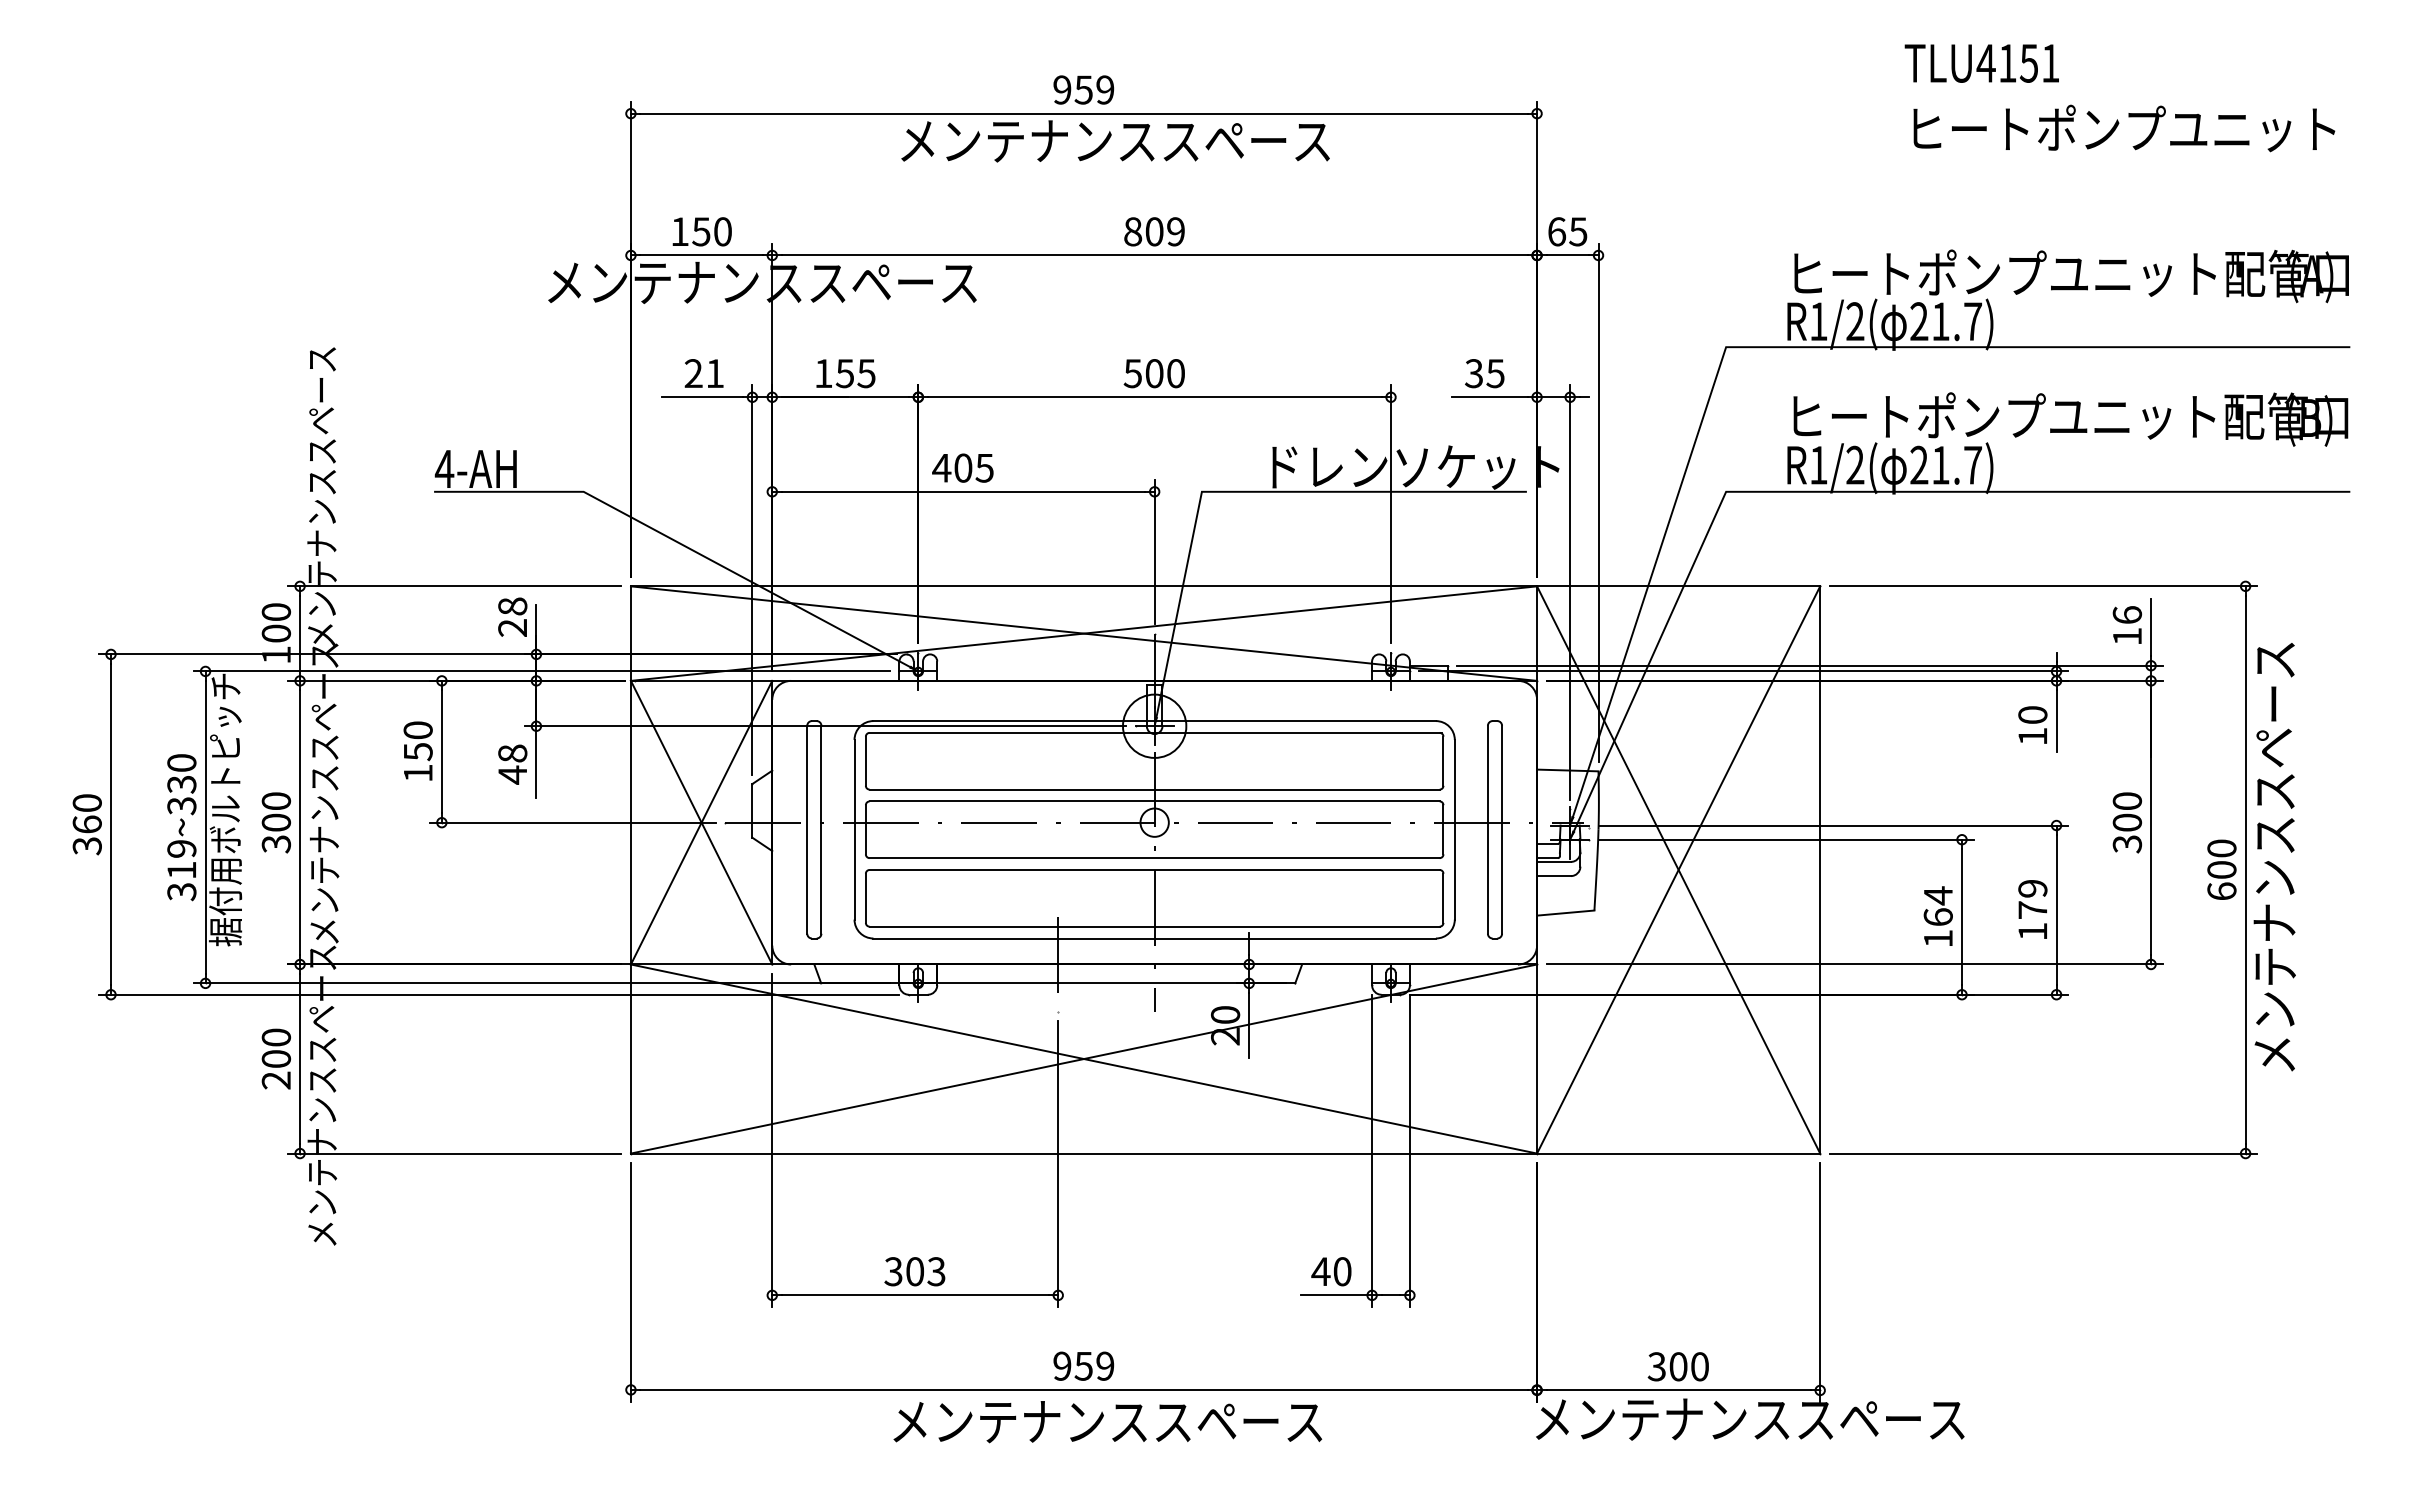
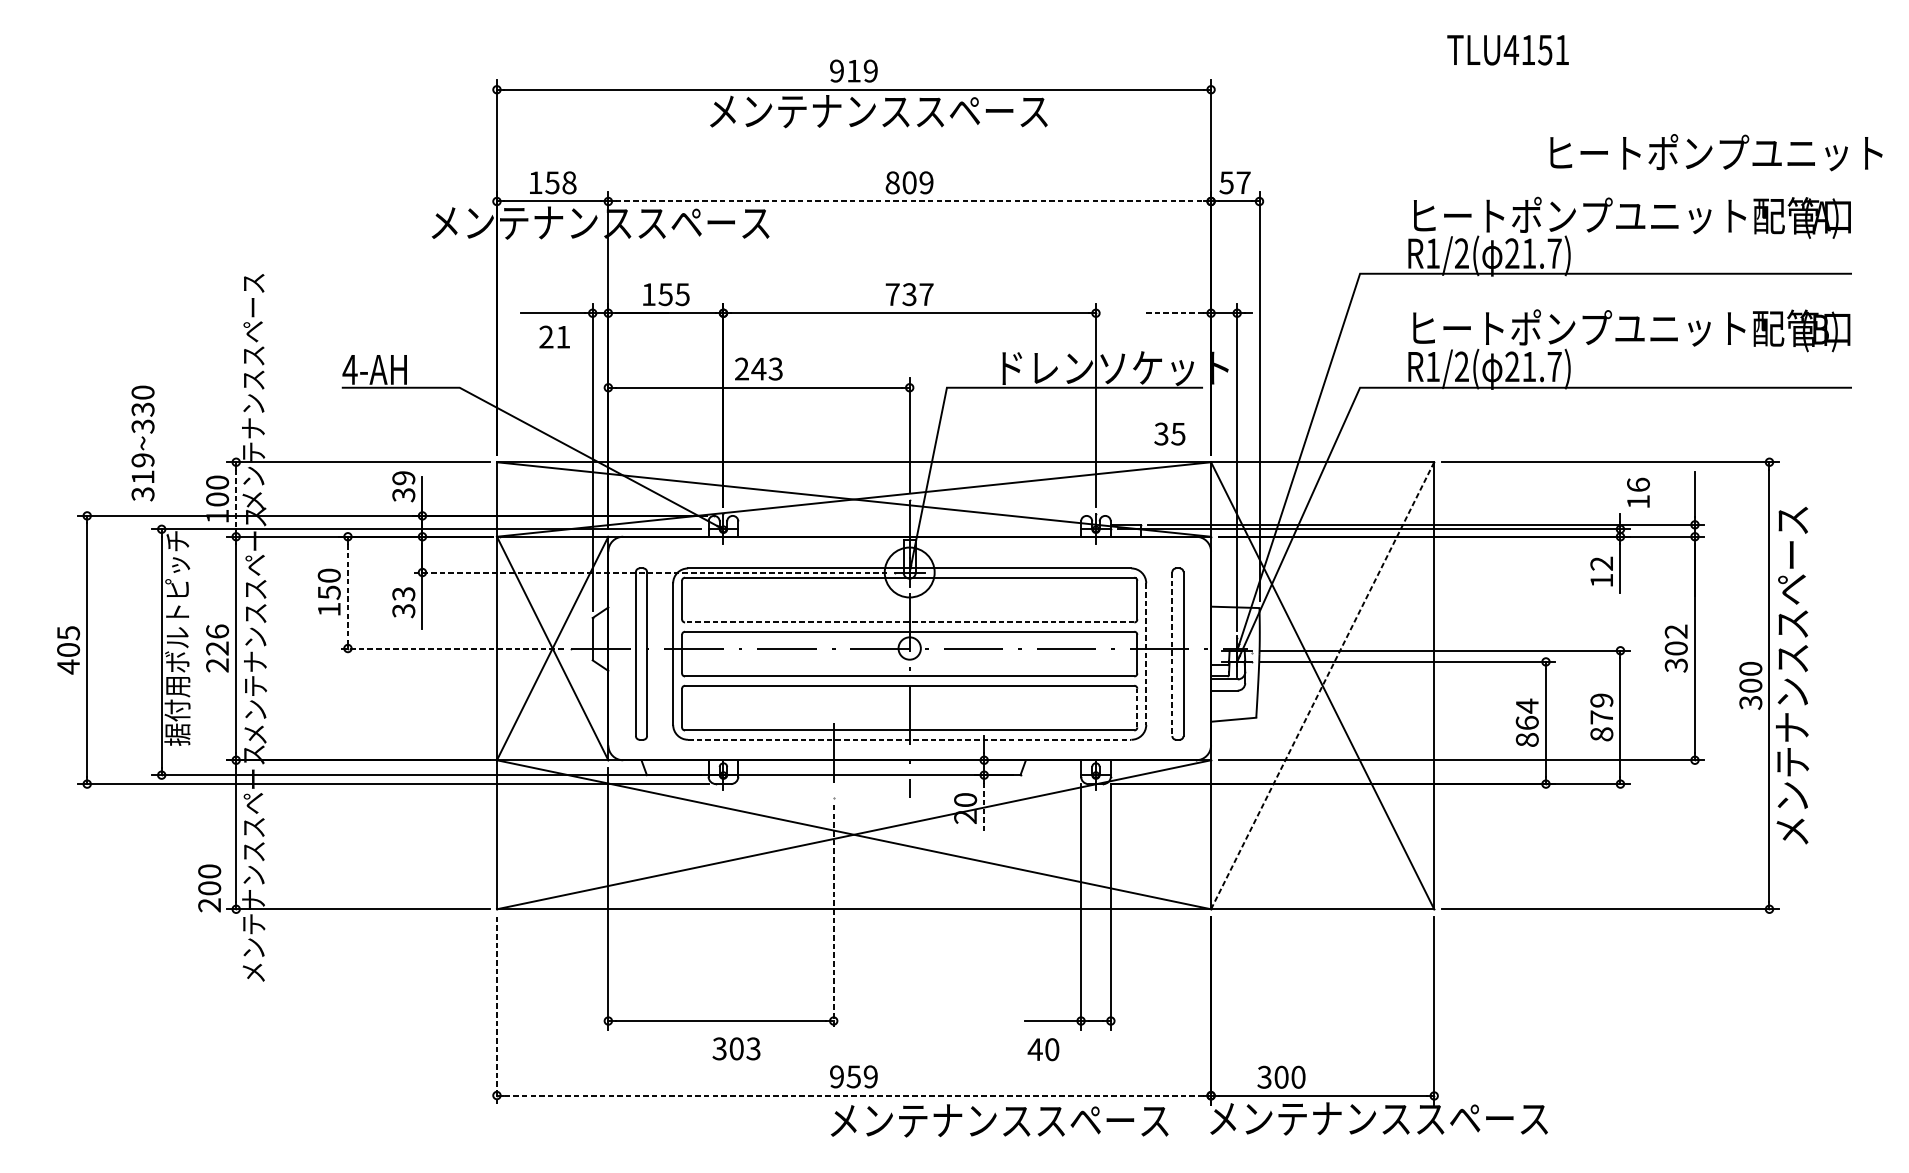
text: (1981, 63) -> (1507, 50), moved
text: (1083, 89) -> (853, 70), 959 -> 919
text: (2124, 128) -> (1716, 152), moved
text: (722, 231) -> (569, 182), 150 -> 158
text: (1567, 231) -> (1235, 182), 65 -> 57
line: (1154, 255) -> (909, 201), solid -> dashed
text: (703, 373) -> (554, 337), moved
text: (1153, 373) -> (908, 294), 500 -> 737
text: (1484, 373) -> (1169, 434), moved
line: (1489, 397) -> (1173, 313), solid -> dashed
text: (962, 467) -> (758, 368), 405 -> 243
text: (512, 617) -> (403, 486), 28 -> 39
text: (2127, 624) -> (1638, 492), moved
line: (300, 633) -> (236, 499), solid -> dashed
text: (2032, 714) -> (1601, 563), 10 -> 12
line: (825, 726) -> (650, 572), solid -> dashed
line: (441, 752) -> (347, 593), solid -> dashed
text: (512, 764) -> (403, 602), 48 -> 33
line: (1154, 789) -> (909, 622), solid -> dashed
text: (2127, 801) -> (1676, 631), 300 -> 302
text: (276, 822) -> (217, 648), 300 -> 226
line: (572, 822) -> (450, 648), solid -> dashed
text: (86, 824) -> (67, 649), 360 -> 405
text: (181, 827) -> (142, 443), moved
line: (1454, 829) -> (1146, 653), solid -> dashed
line: (1487, 829) -> (1172, 653), solid -> dashed
line: (1678, 869) -> (1322, 685), solid -> dashed
text: (2221, 891) -> (1750, 702), 600 -> 300
line: (1443, 898) -> (1137, 708), solid -> dashed
text: (2032, 931) -> (1601, 734), 179 -> 879
line: (1155, 938) -> (910, 739), solid -> dashed
text: (1937, 938) -> (1526, 739), 164 -> 864
line: (1249, 1025) -> (984, 808), solid -> dashed
text: (275, 1058) -> (208, 887), moved
line: (1058, 1164) -> (833, 917), solid -> dashed
text: (914, 1271) -> (736, 1048), moved
text: (1331, 1271) -> (1043, 1049), moved
line: (630, 1282) -> (496, 1010), solid -> dashed
text: (1677, 1366) -> (1280, 1077), moved
line: (1084, 1389) -> (854, 1095), solid -> dashed
text: (1107, 1422) -> (999, 1121), moved

